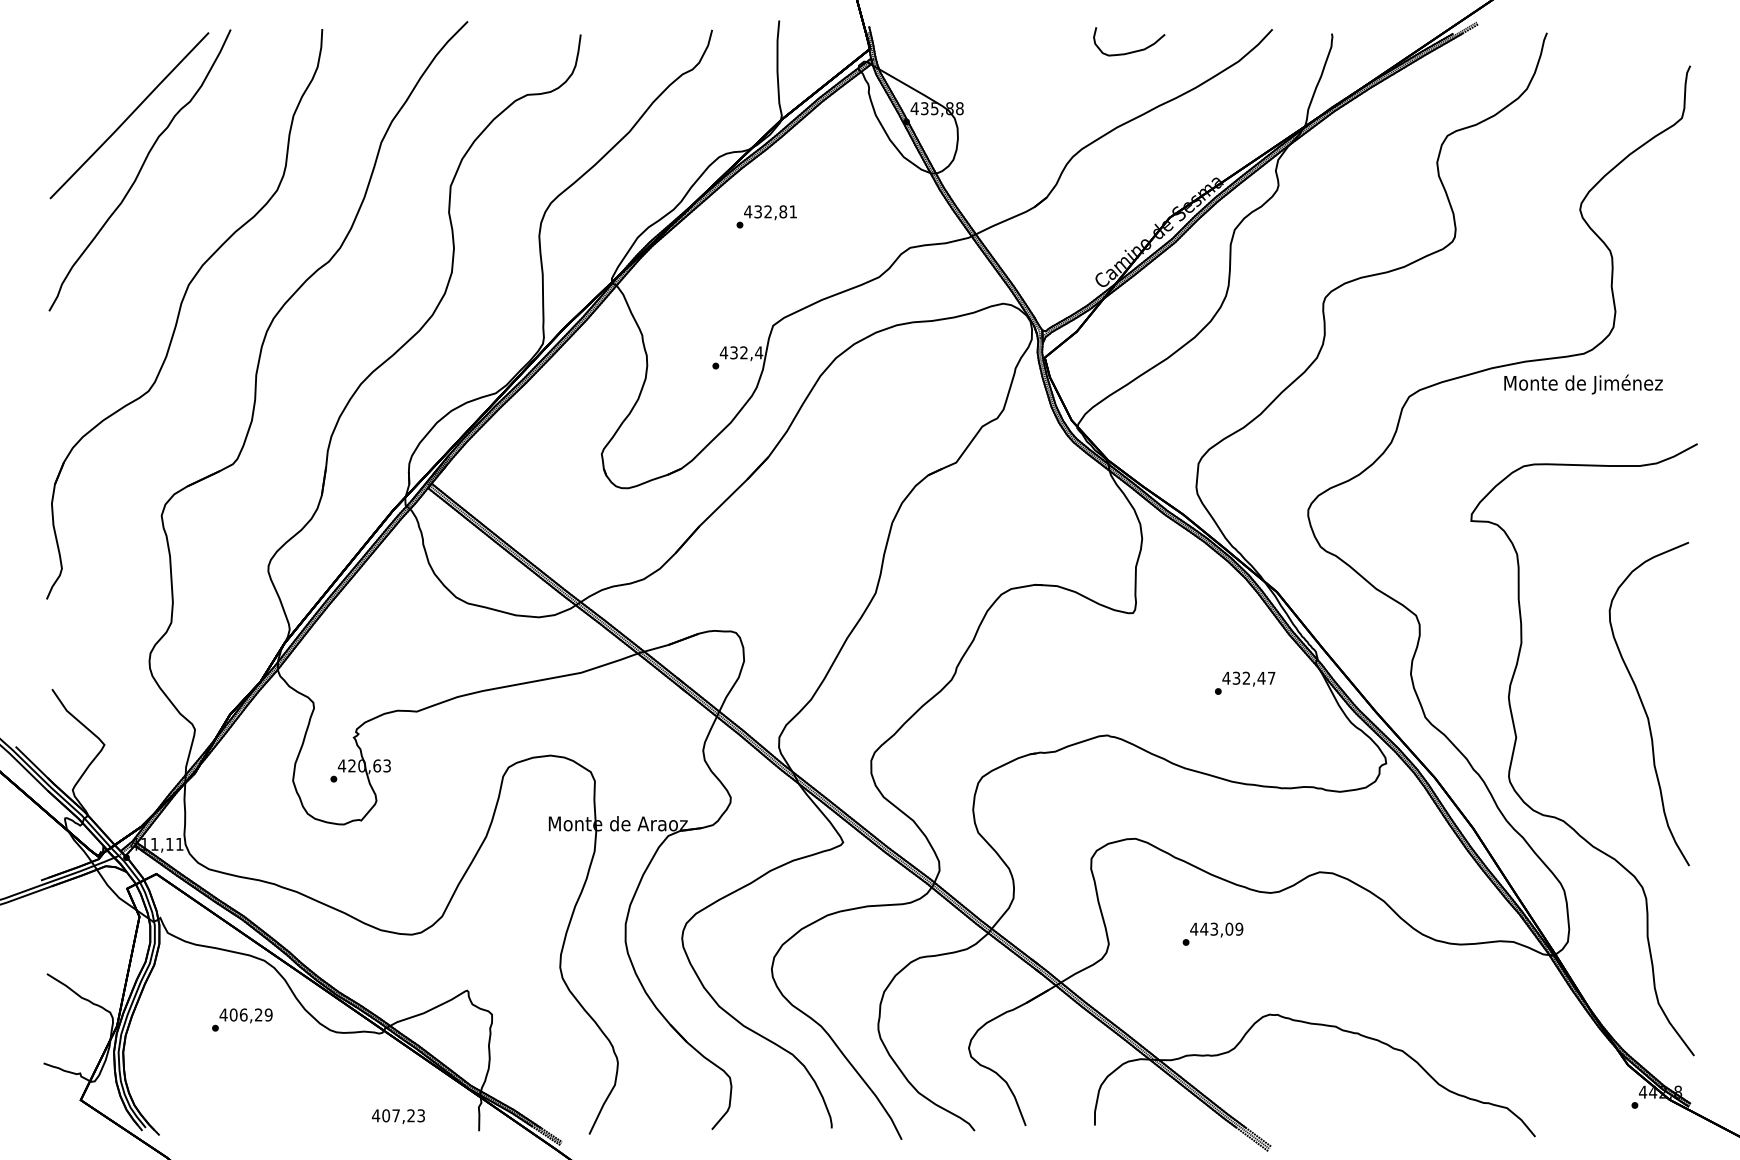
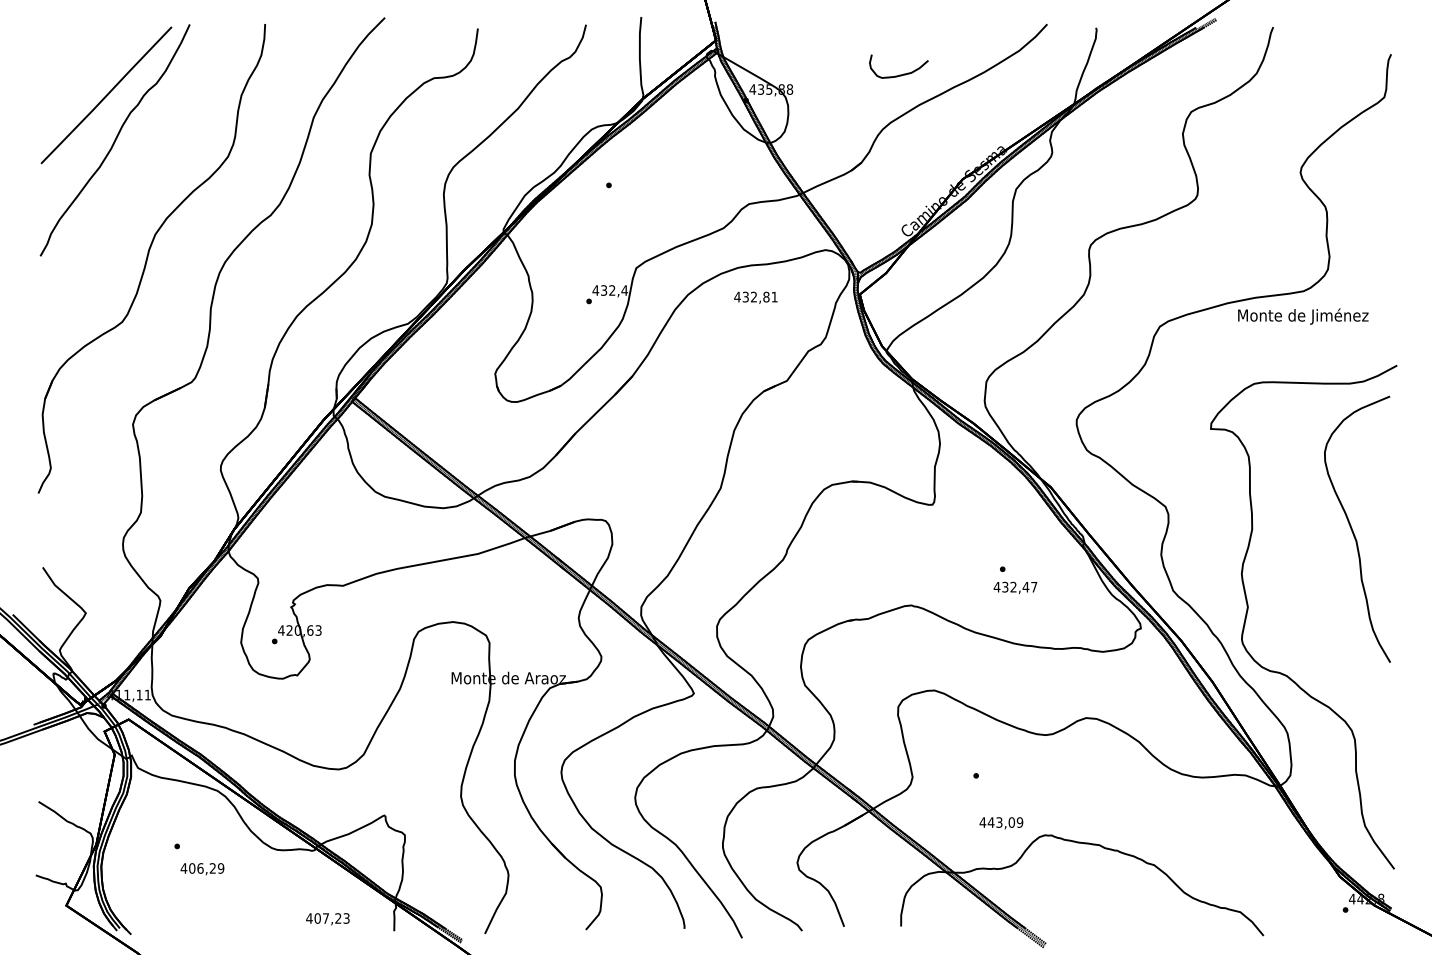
curve: (1130, 51) -> (899, 74), moved
text: (770, 212) -> (755, 297), moved
text: (1248, 678) -> (1015, 587), moved
curve: (1643, 703) -> (1352, 528), moved
text: (1216, 929) -> (1001, 822), moved
text: (245, 1015) -> (201, 868), moved

